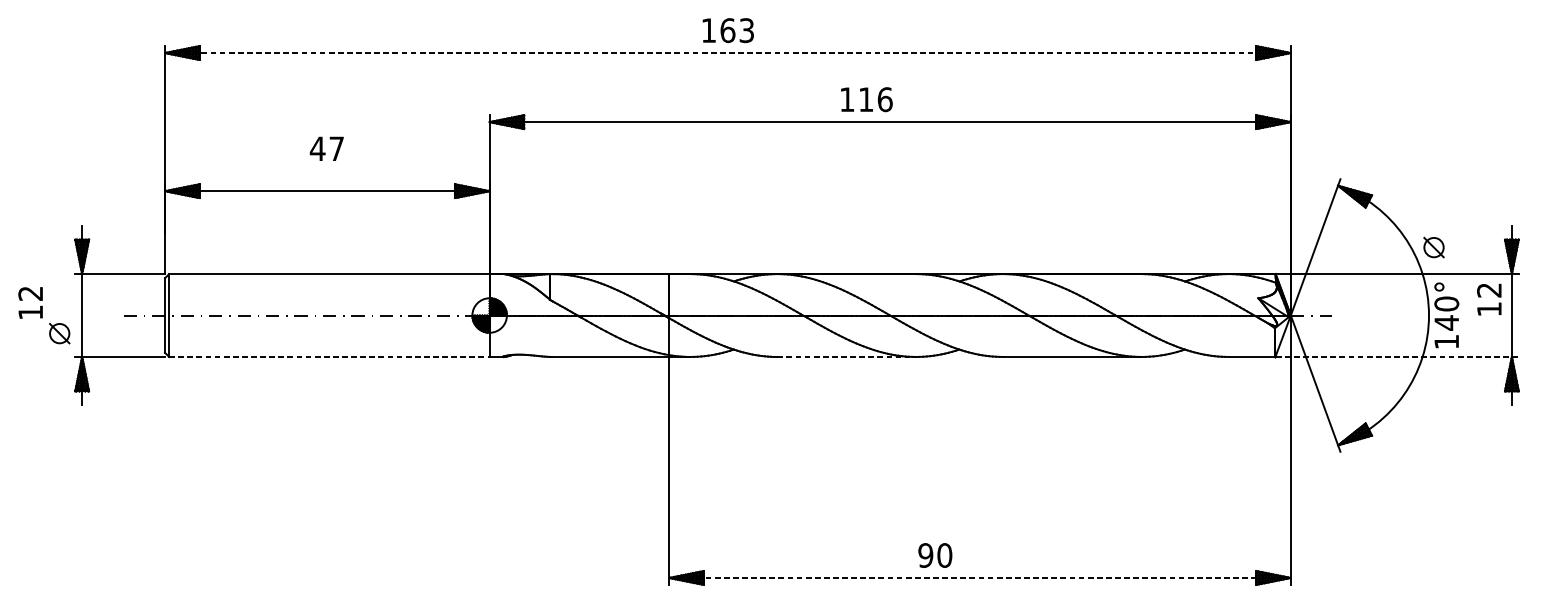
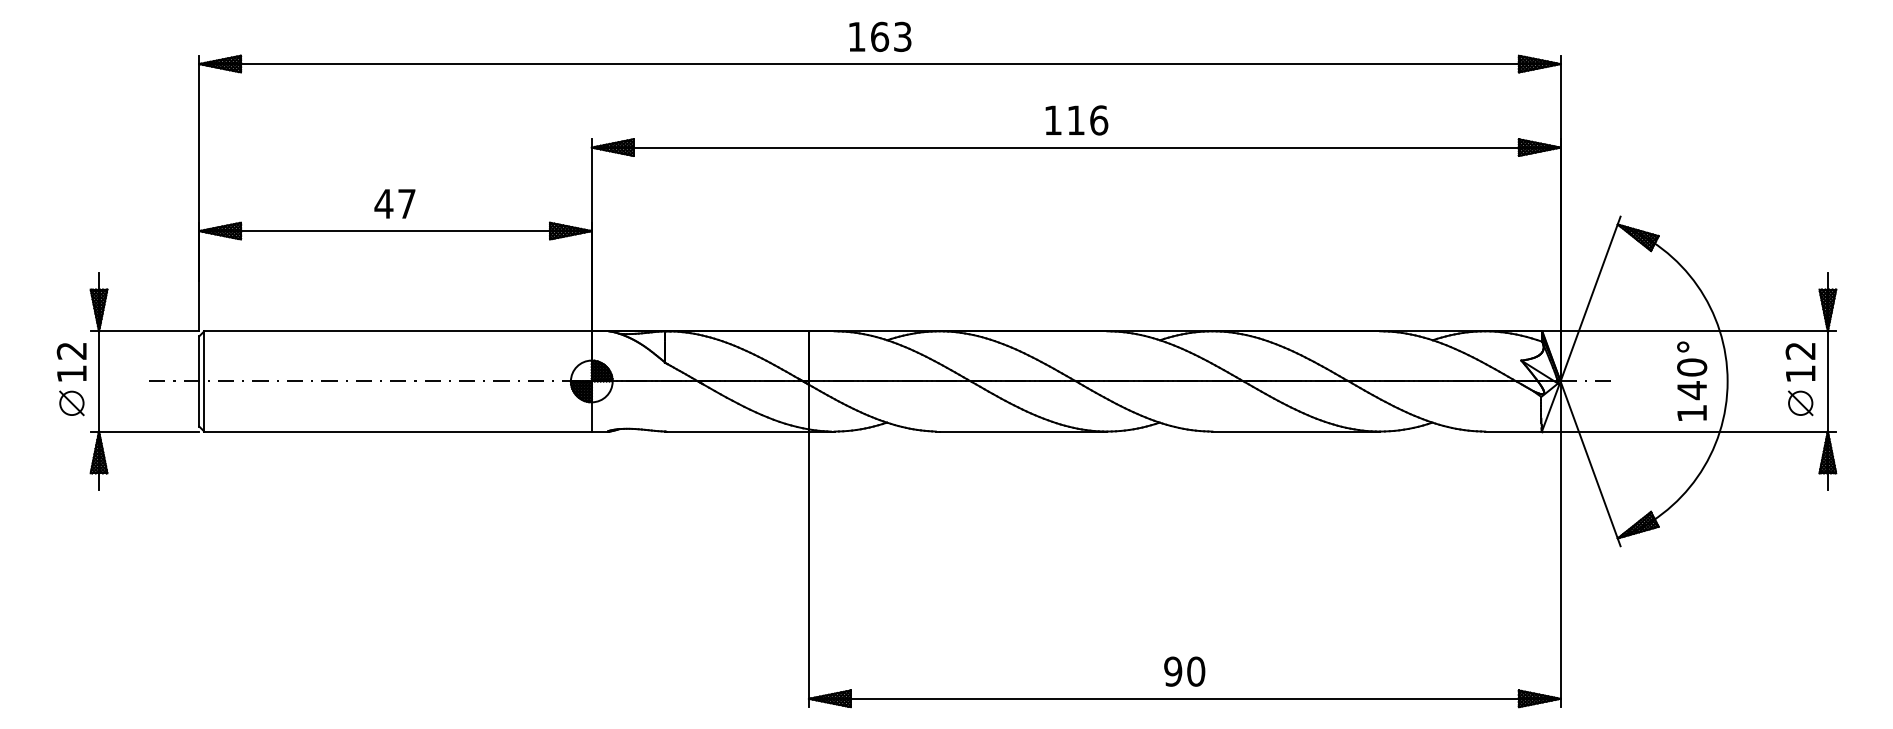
line: (727, 53) -> (879, 64), dashed -> solid
text: (866, 99) -> (1076, 120), moved
text: (326, 148) -> (394, 203), moved
part: (1433, 247) -> (1800, 403), moved
text: (30, 303) -> (71, 362), moved
text: (1447, 314) -> (1692, 380), moved
line: (329, 356) -> (398, 431), dashed -> solid
line: (846, 356) -> (1023, 431), dashed -> solid
line: (1397, 356) -> (1689, 431), dashed -> solid
text: (935, 555) -> (1184, 671), moved
line: (979, 577) -> (1184, 698), dashed -> solid

